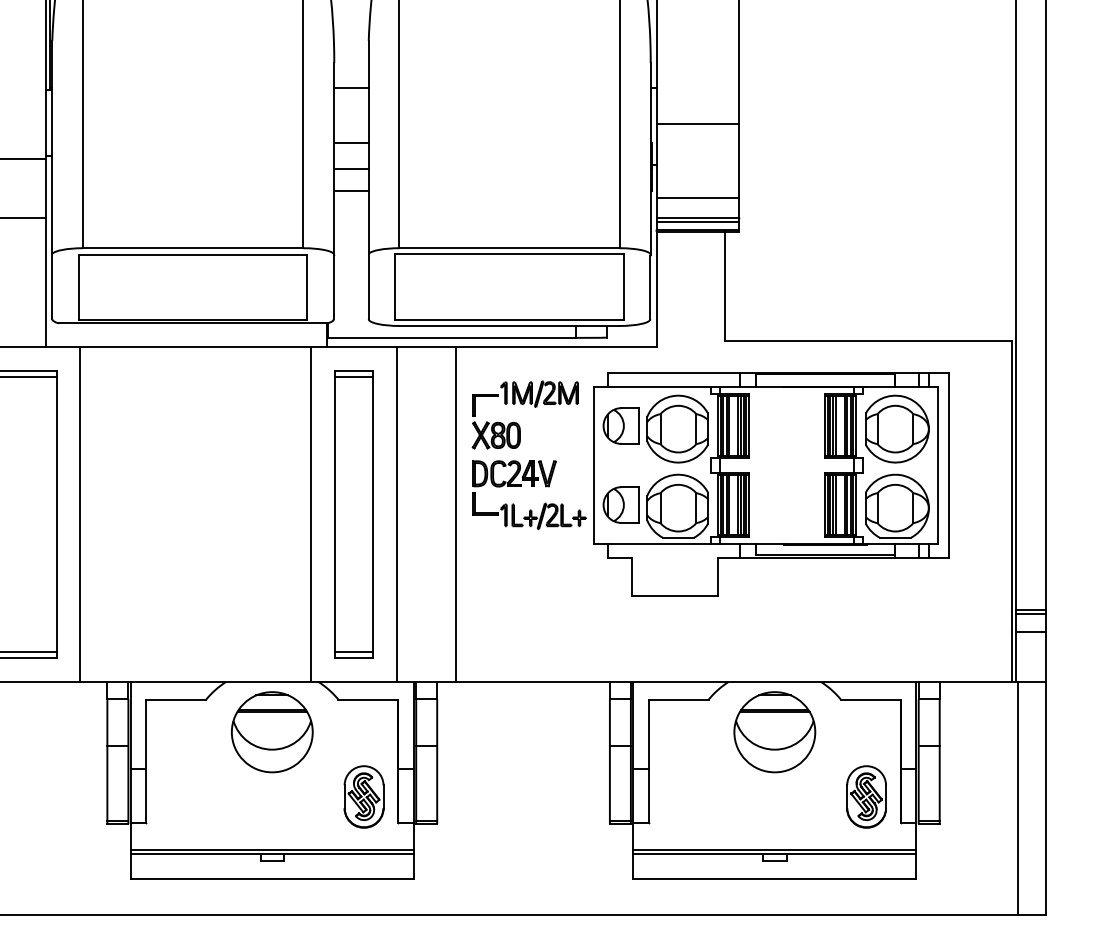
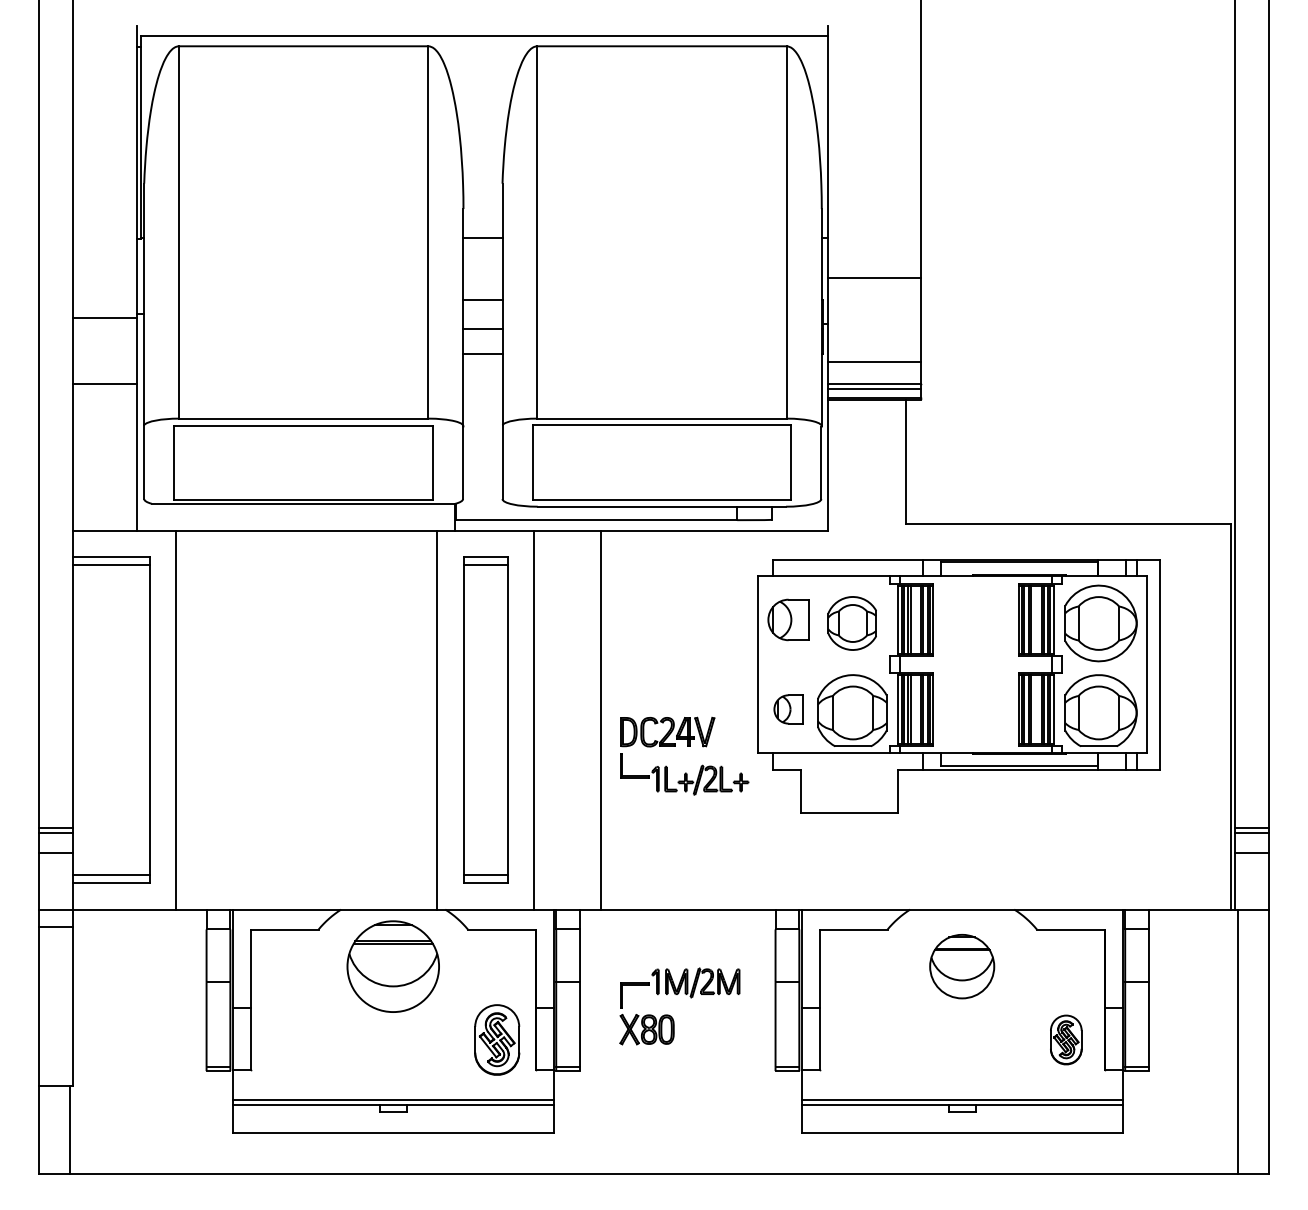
part: (524, 404) -> (678, 994), moved
part: (677, 429) -> (852, 623), size x0.7
part: (532, 486) -> (687, 746), moved
part: (621, 505) -> (788, 709), size x0.7
part: (774, 732) -> (961, 966), size x0.7
part: (866, 796) -> (1066, 1039), size x0.7

